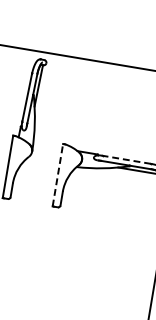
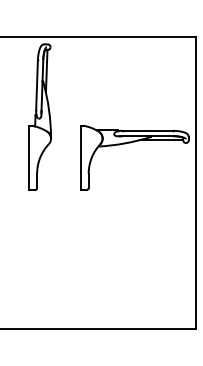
line: (126, 159) -> (147, 130), dashed -> solid
line: (57, 174) -> (80, 157), dashed -> solid

